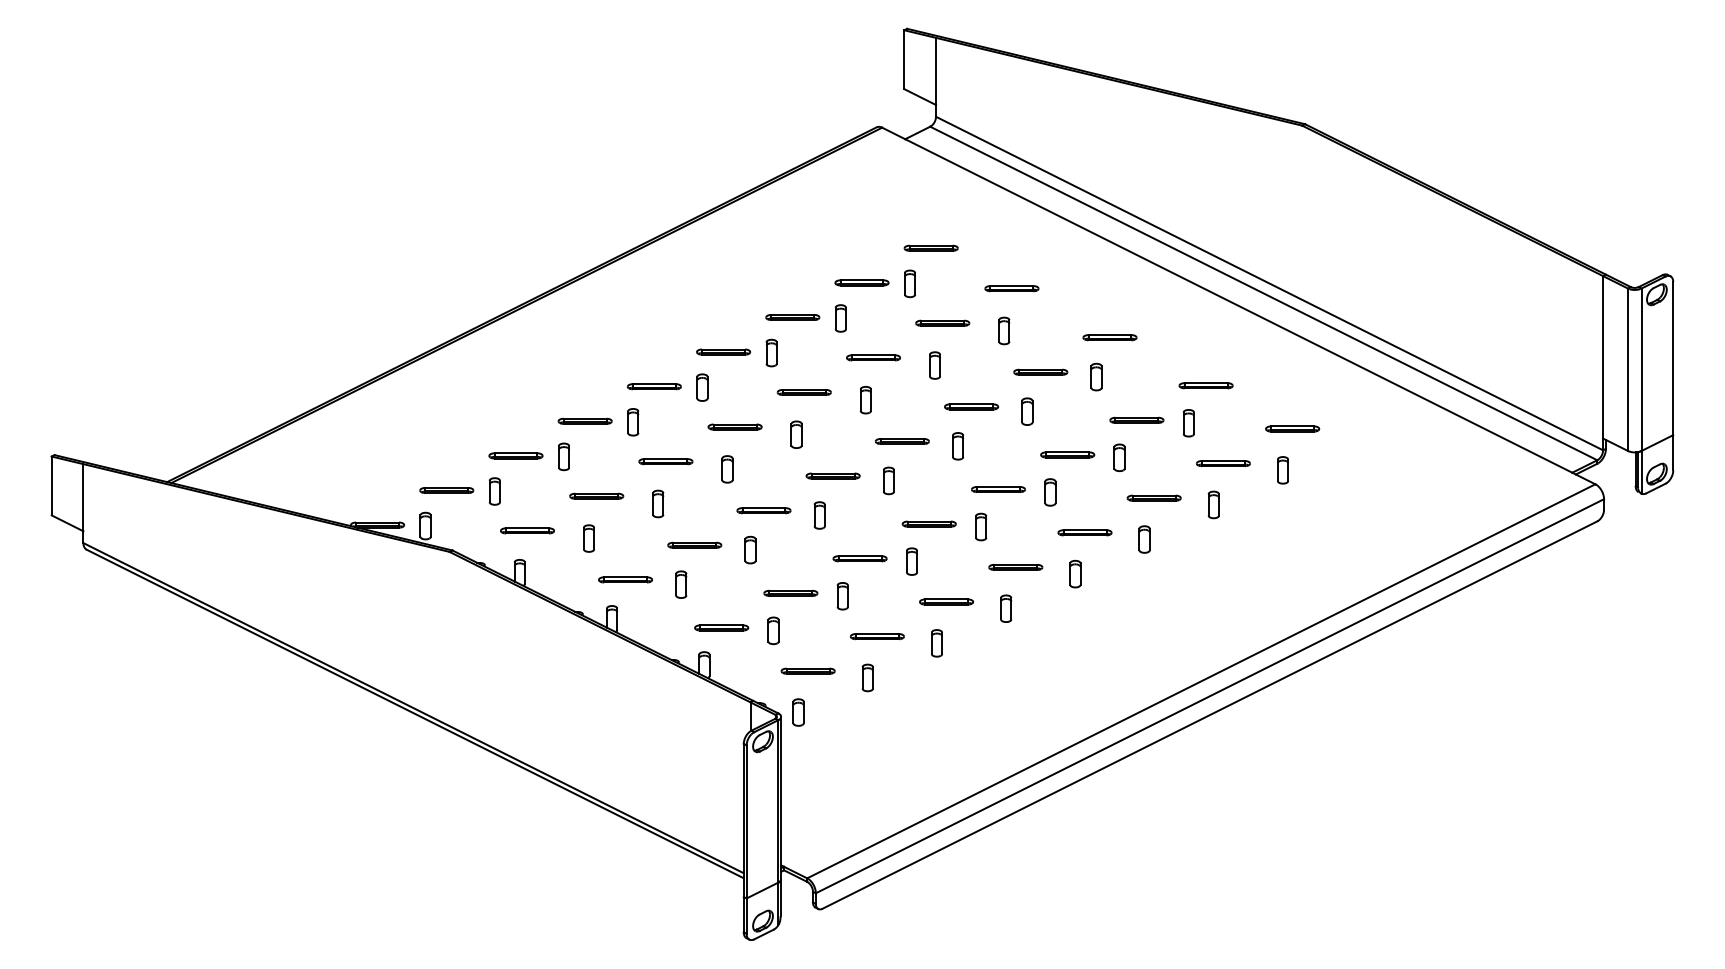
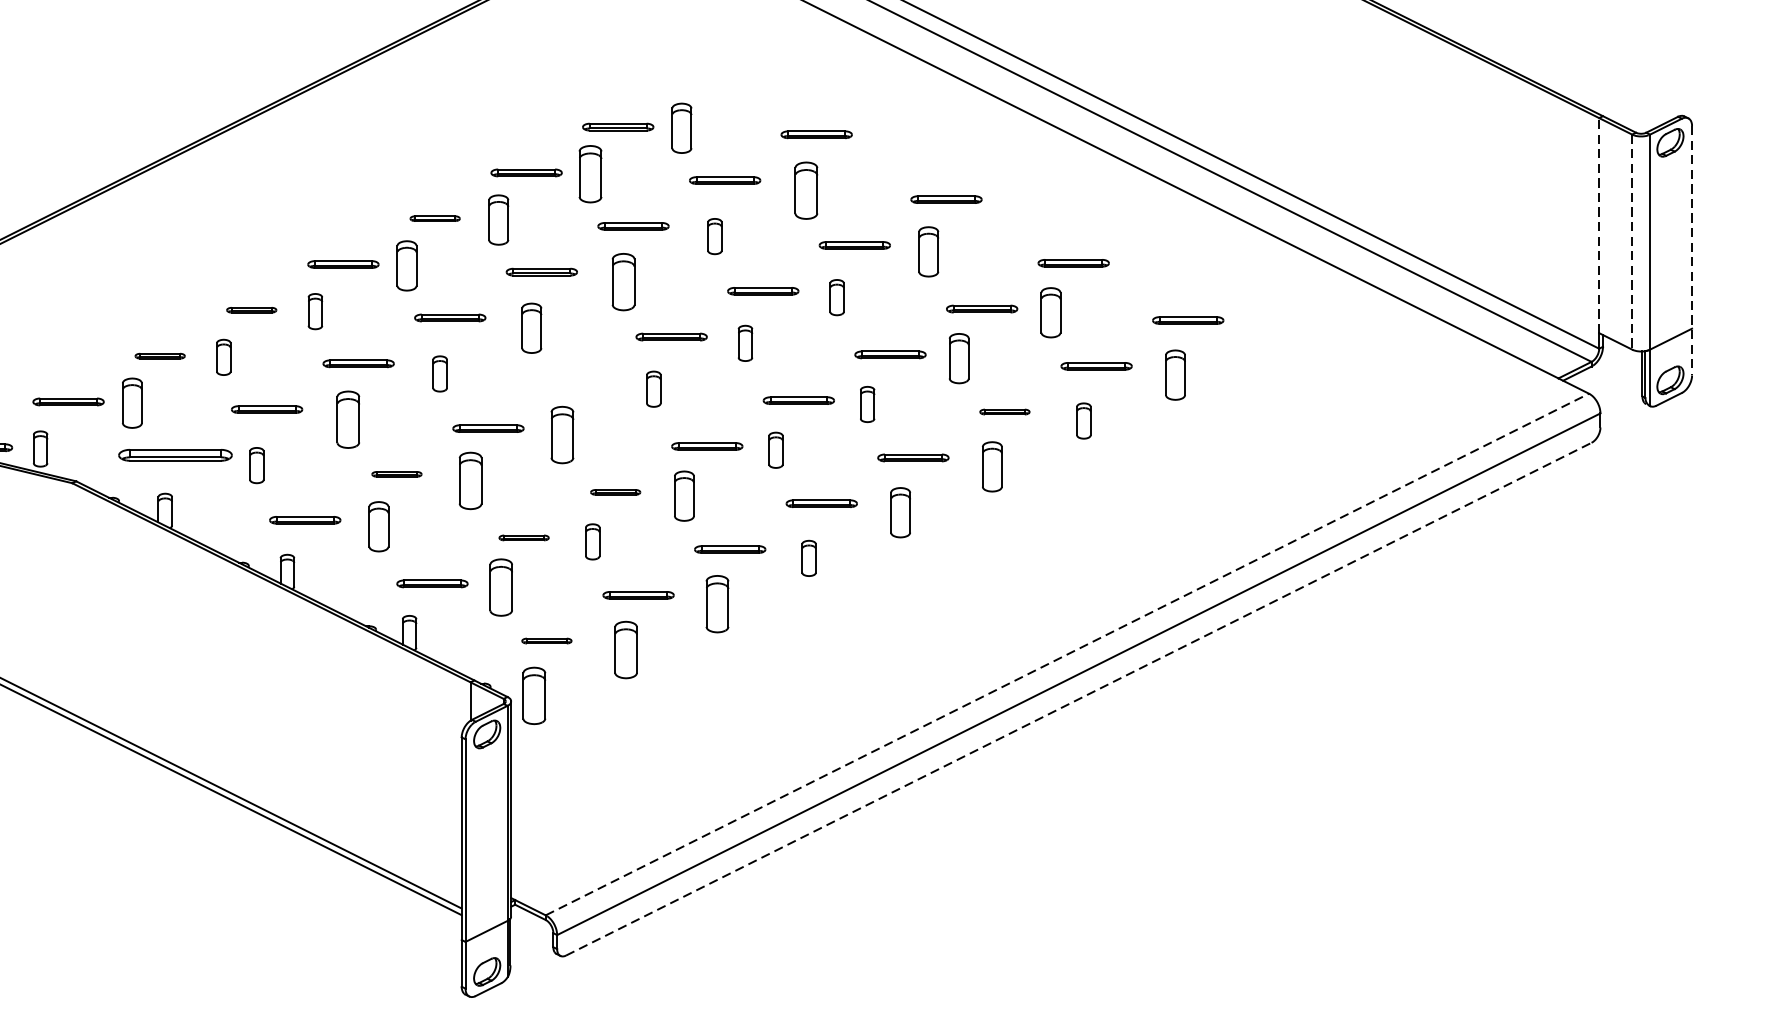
part: (930, 247) -> (708, 80), removed
part: (909, 283) -> (681, 127), size x1.4
part: (840, 318) -> (589, 174), size x1.6
part: (1004, 330) -> (806, 190), size x1.6
part: (723, 351) -> (434, 217), size x0.7
part: (771, 352) -> (498, 219), size x1.4
line: (1603, 356) -> (1599, 224), solid -> dashed
line: (1628, 370) -> (1632, 243), solid -> dashed
part: (1096, 376) -> (928, 251), size x1.4
line: (1673, 376) -> (1692, 251), solid -> dashed
part: (702, 387) -> (407, 265), size x1.4
part: (865, 400) -> (622, 282), size x1.6
part: (584, 420) -> (250, 309), size x0.7
part: (1188, 423) -> (1050, 313), size x1.4
part: (796, 434) -> (531, 327), size x1.4
part: (515, 455) -> (159, 355), size x0.7
part: (1119, 457) -> (959, 358), size x1.4
part: (1282, 470) -> (1174, 375), size x1.4
part: (832, 475) -> (579, 382), removed
part: (494, 491) -> (131, 403), size x1.4
part: (1153, 497) -> (1004, 411), size x0.7
part: (658, 503) -> (348, 419), size x1.6
part: (819, 515) -> (561, 435), size x1.6
part: (527, 530) -> (175, 454), size x1.6
part: (1144, 539) -> (992, 466), size x1.4
part: (694, 544) -> (396, 473), size x0.7
part: (750, 549) -> (470, 480), size x1.6
part: (859, 558) -> (614, 491), size x0.7
part: (911, 561) -> (683, 495), size x1.4
part: (1075, 573) -> (900, 511), size x1.4
part: (681, 584) -> (379, 526), size x1.4
part: (790, 592) -> (523, 536), size x0.7
part: (773, 630) -> (501, 587), size x1.6
part: (936, 643) -> (716, 604), size x1.6
part: (807, 670) -> (546, 640), size x0.7
part: (867, 677) -> (625, 649), size x1.6
line: (1201, 681) -> (1067, 654), solid -> dashed
part: (798, 712) -> (534, 695), size x1.6
line: (1210, 714) -> (1079, 698), solid -> dashed

